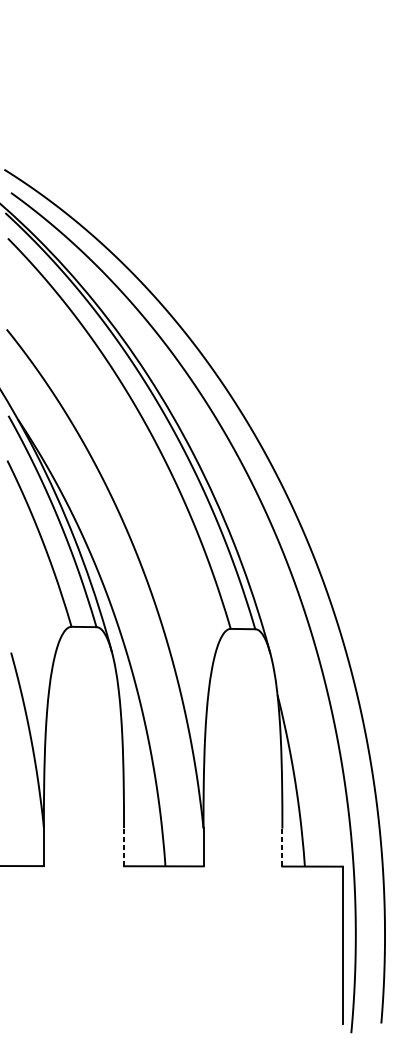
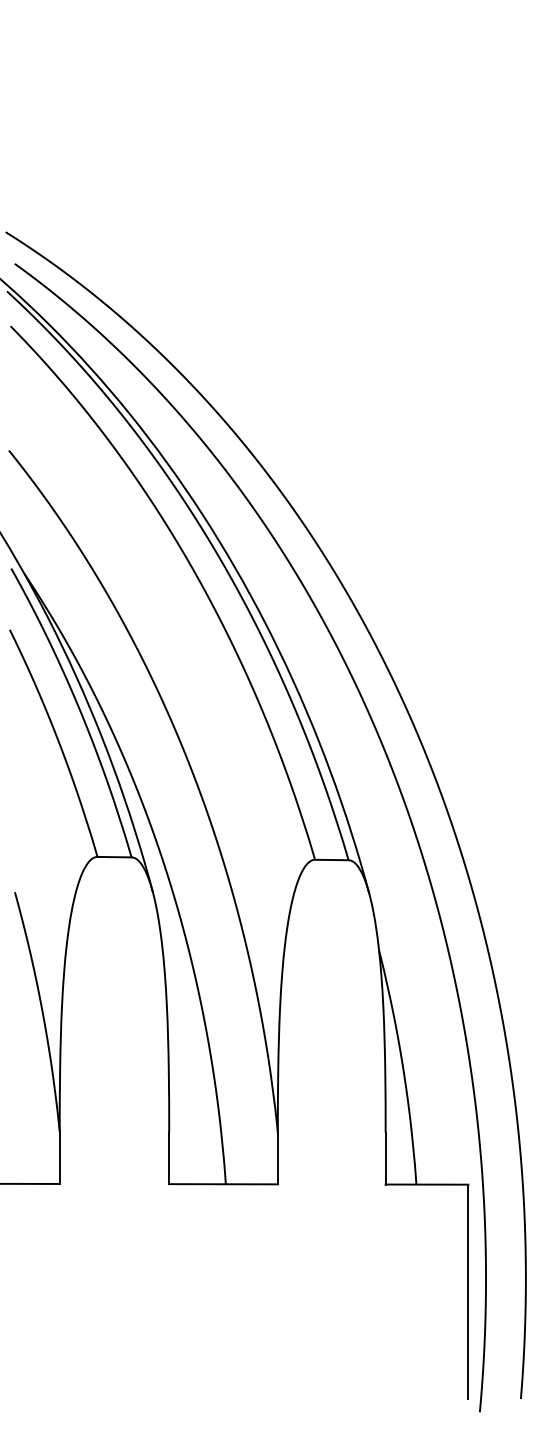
line: (124, 846) -> (169, 1157), dashed -> solid
line: (282, 847) -> (385, 1158), dashed -> solid

